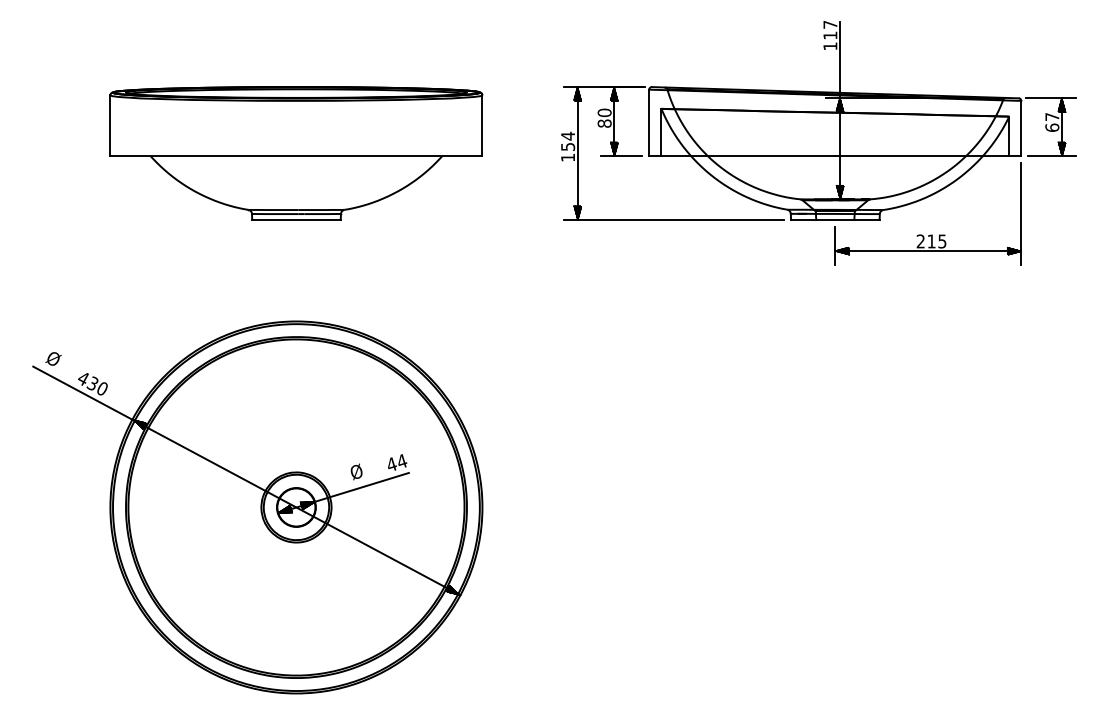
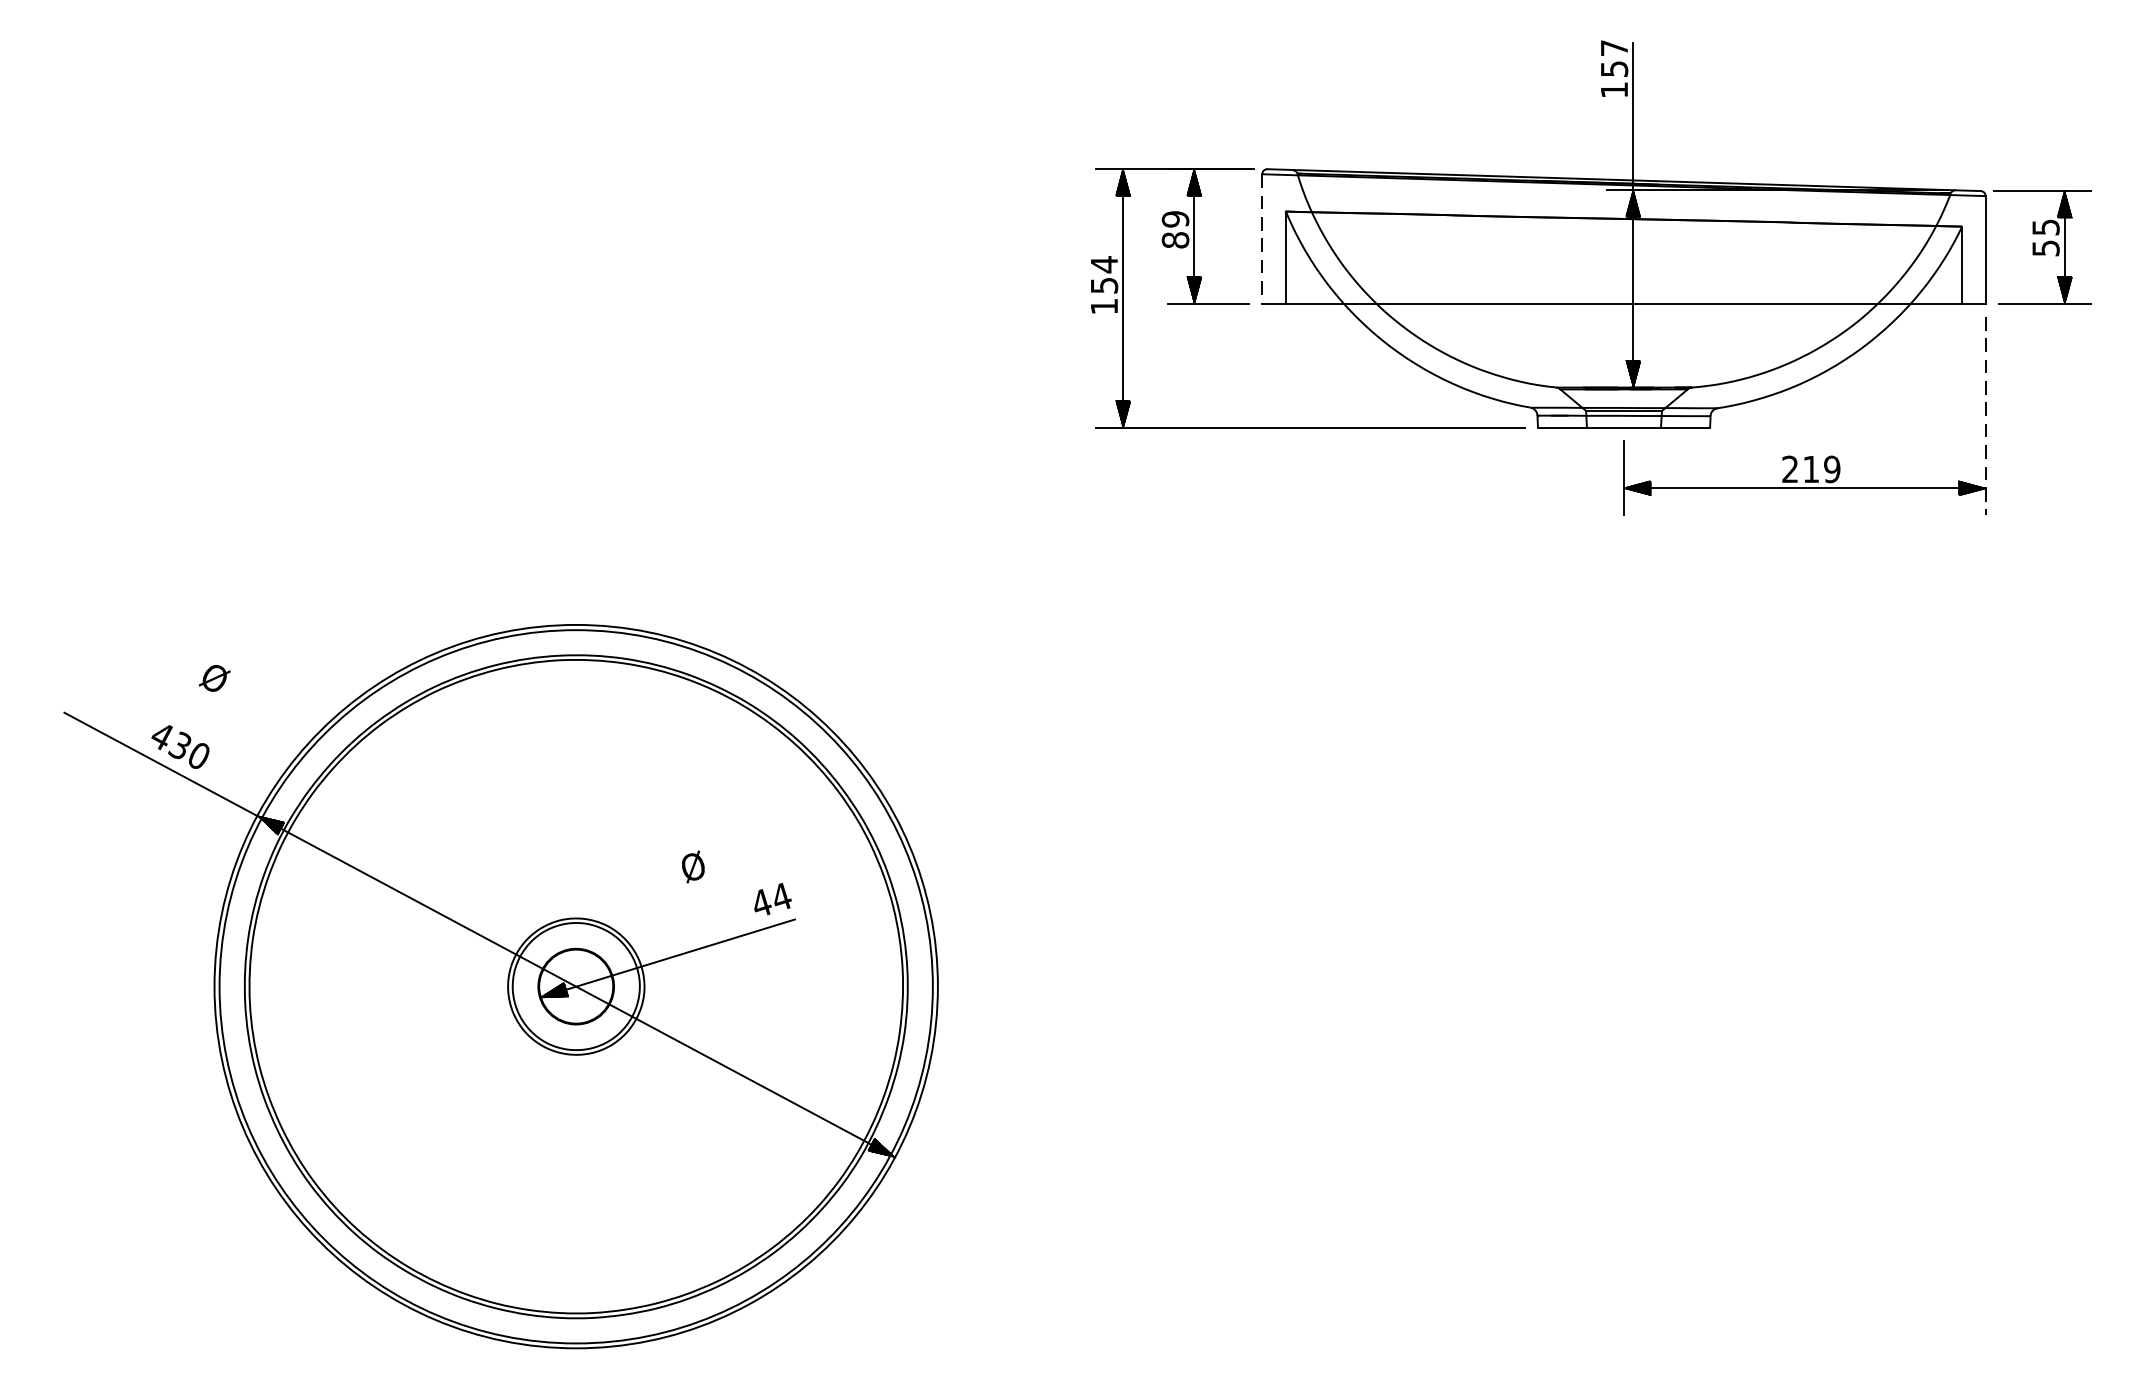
text: (830, 35) -> (1614, 68), 117 -> 157
text: (604, 112) -> (1175, 218), 80 -> 89
text: (1052, 122) -> (2046, 238), 67 -> 55
line: (649, 123) -> (1262, 240), solid -> dashed
part: (296, 153) -> (576, 298), removed
line: (1021, 213) -> (1986, 415), solid -> dashed
text: (942, 241) -> (1832, 469), 215 -> 219
text: (53, 358) -> (214, 677), moved
text: (356, 471) -> (693, 866), moved
hatch: (307, 505) -> (597, 982), removed

